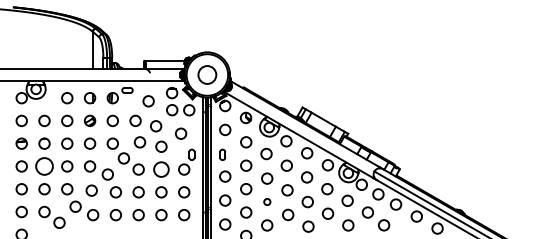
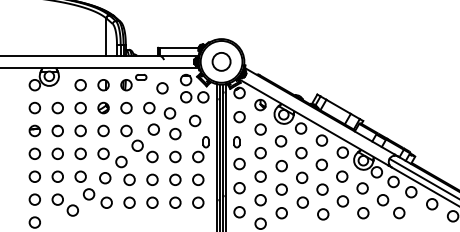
circle: (44, 166) -> (57, 153), size x0.62
circle: (161, 169) -> (175, 156), size x0.71
circle: (267, 201) -> (282, 189), size x1.67

